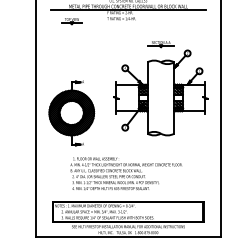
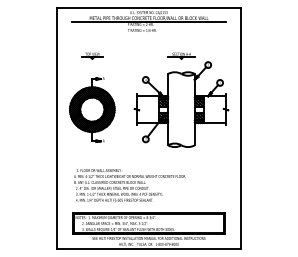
part: (71, 20) -> (92, 55), moved
part: (71, 112) -> (92, 109), moved
text: (125, 173) -> (129, 185), moved

